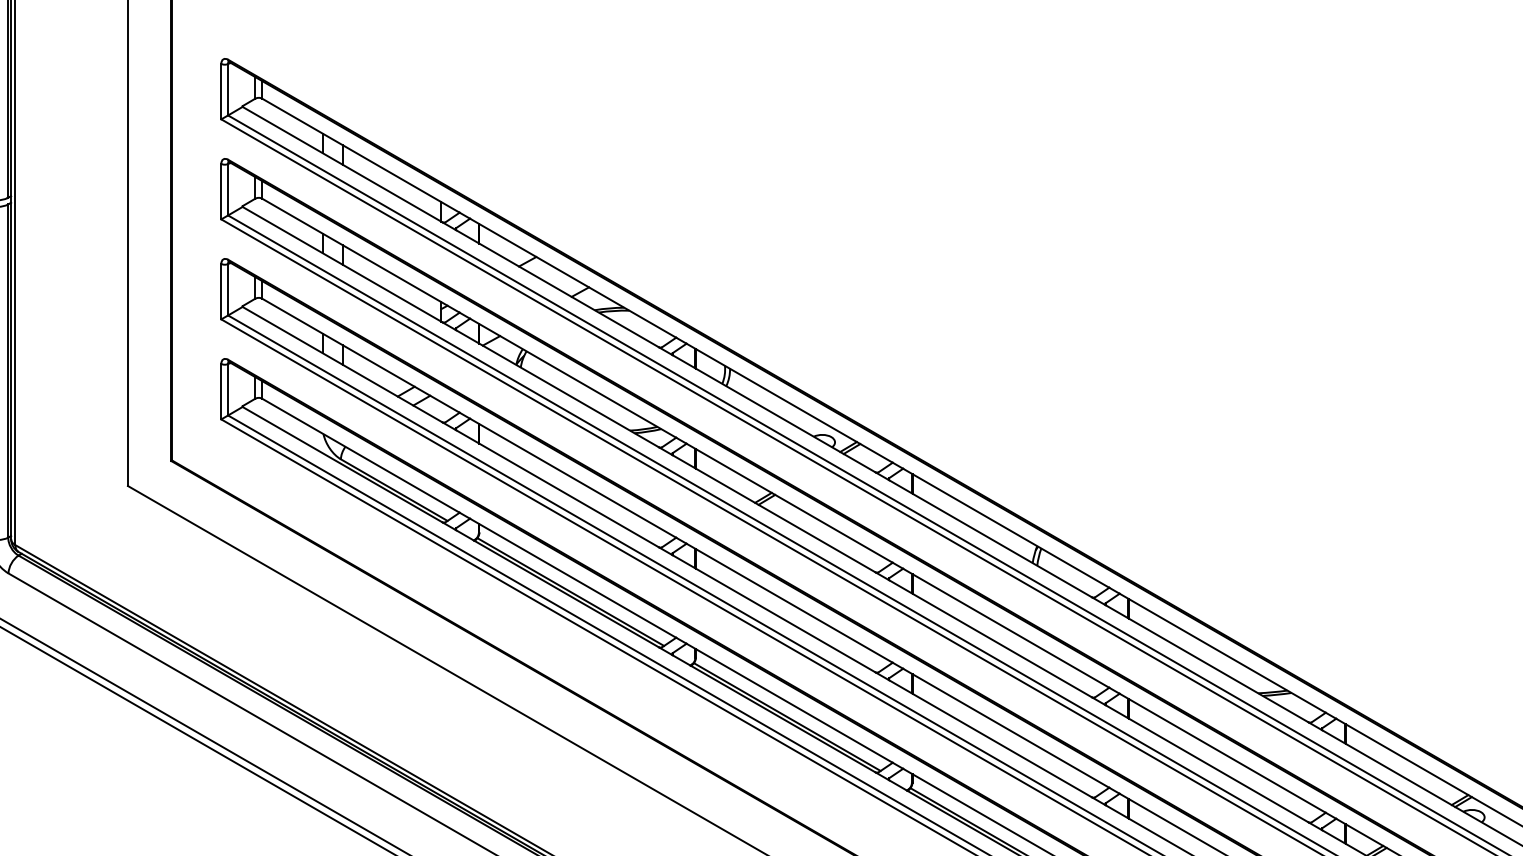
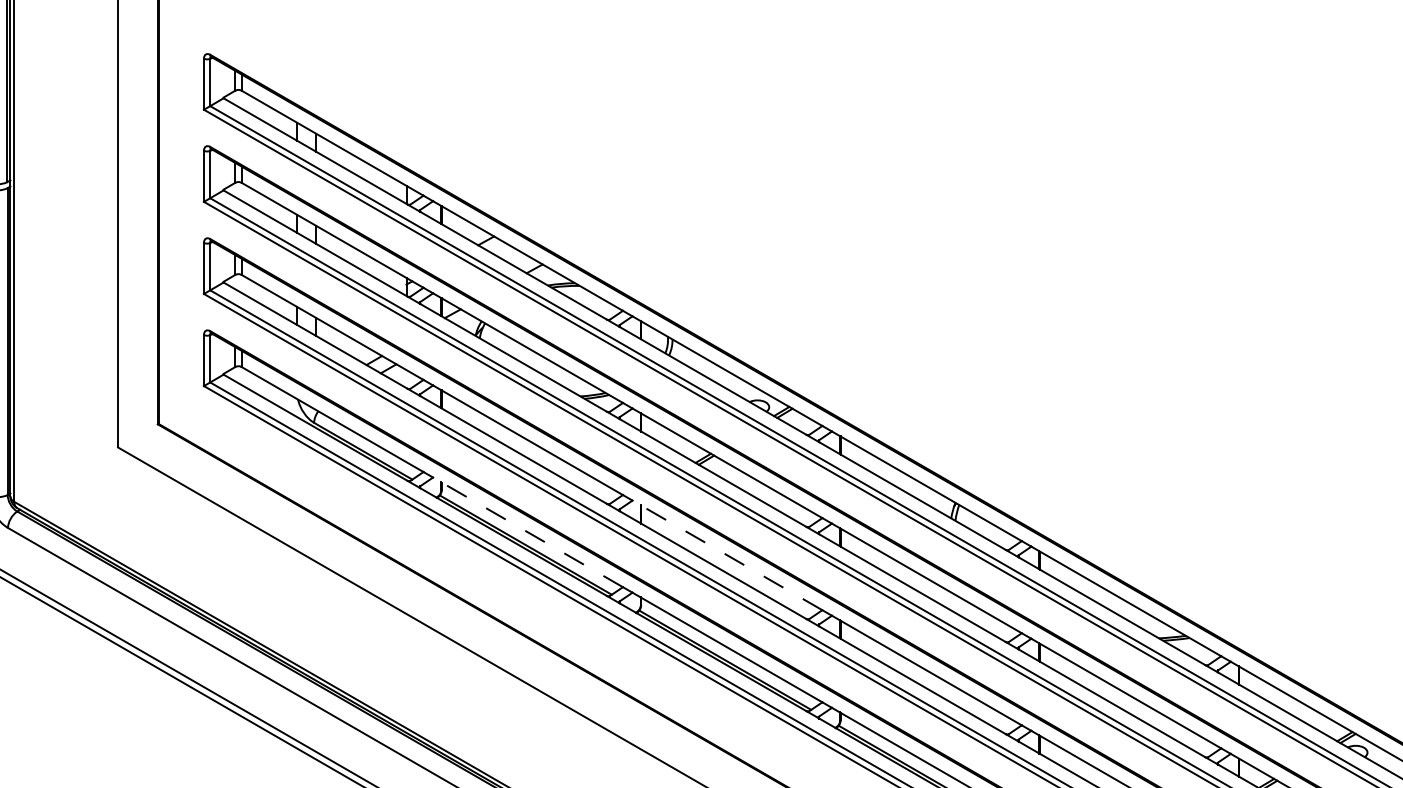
line: (572, 578) -> (527, 532), solid -> dashed
line: (789, 603) -> (727, 555), solid -> dashed

